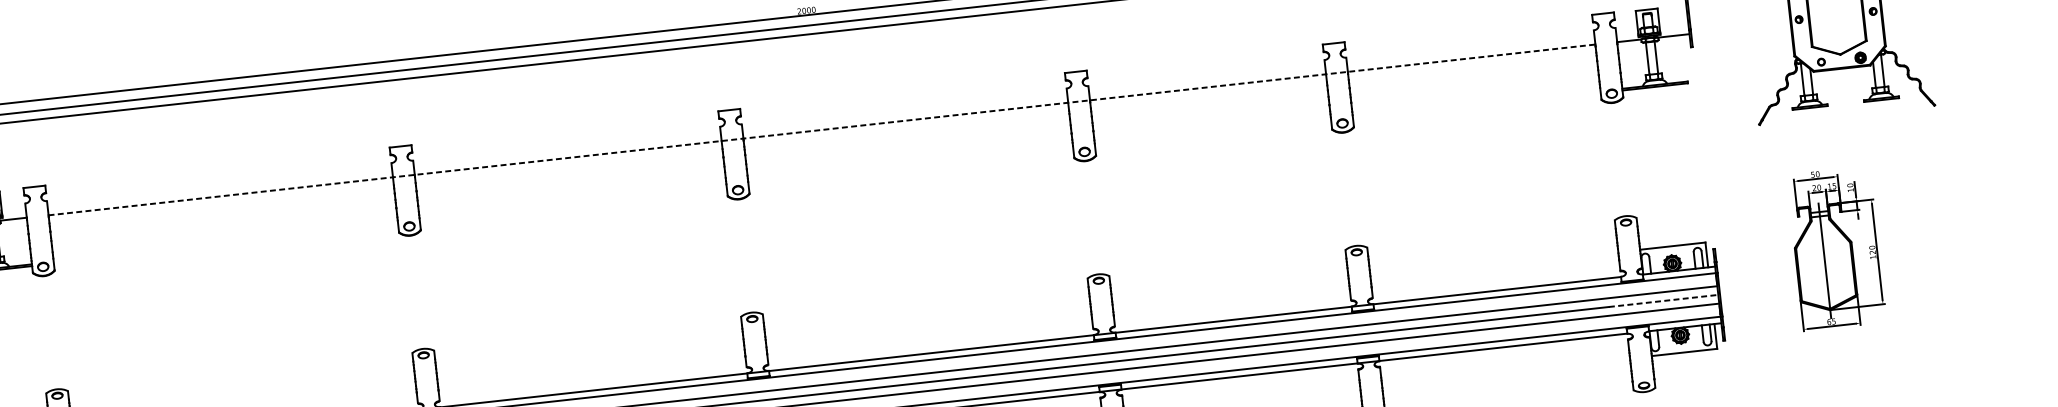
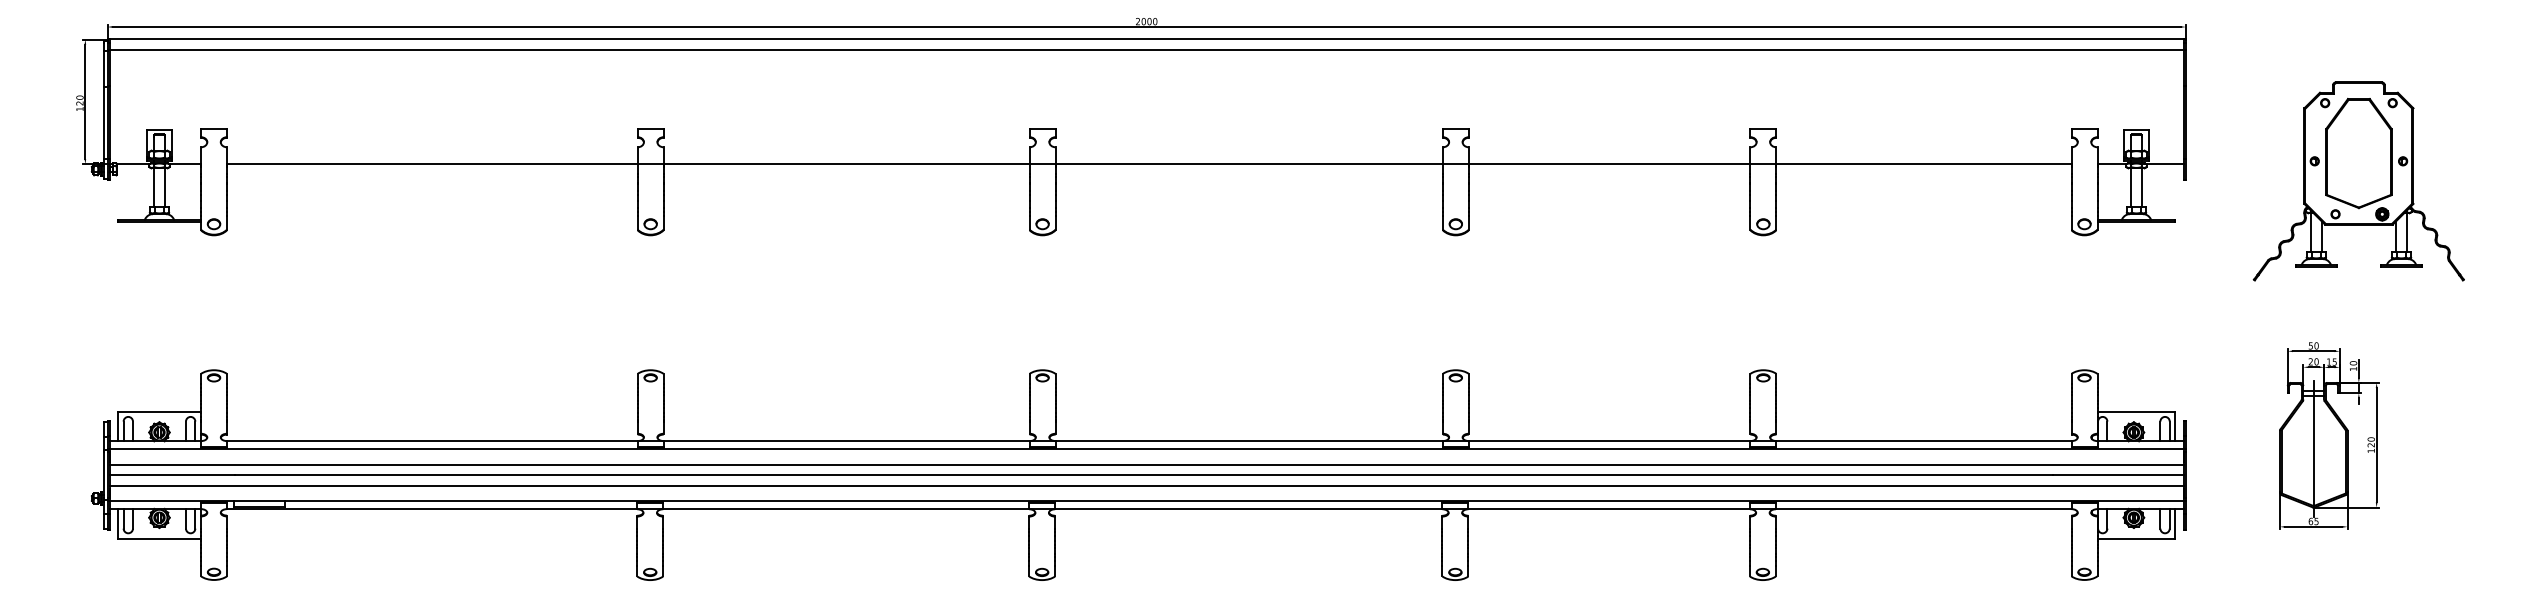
line: (822, 130) -> (1149, 164), dashed -> solid
line: (1664, 301) -> (2119, 475), dashed -> solid

